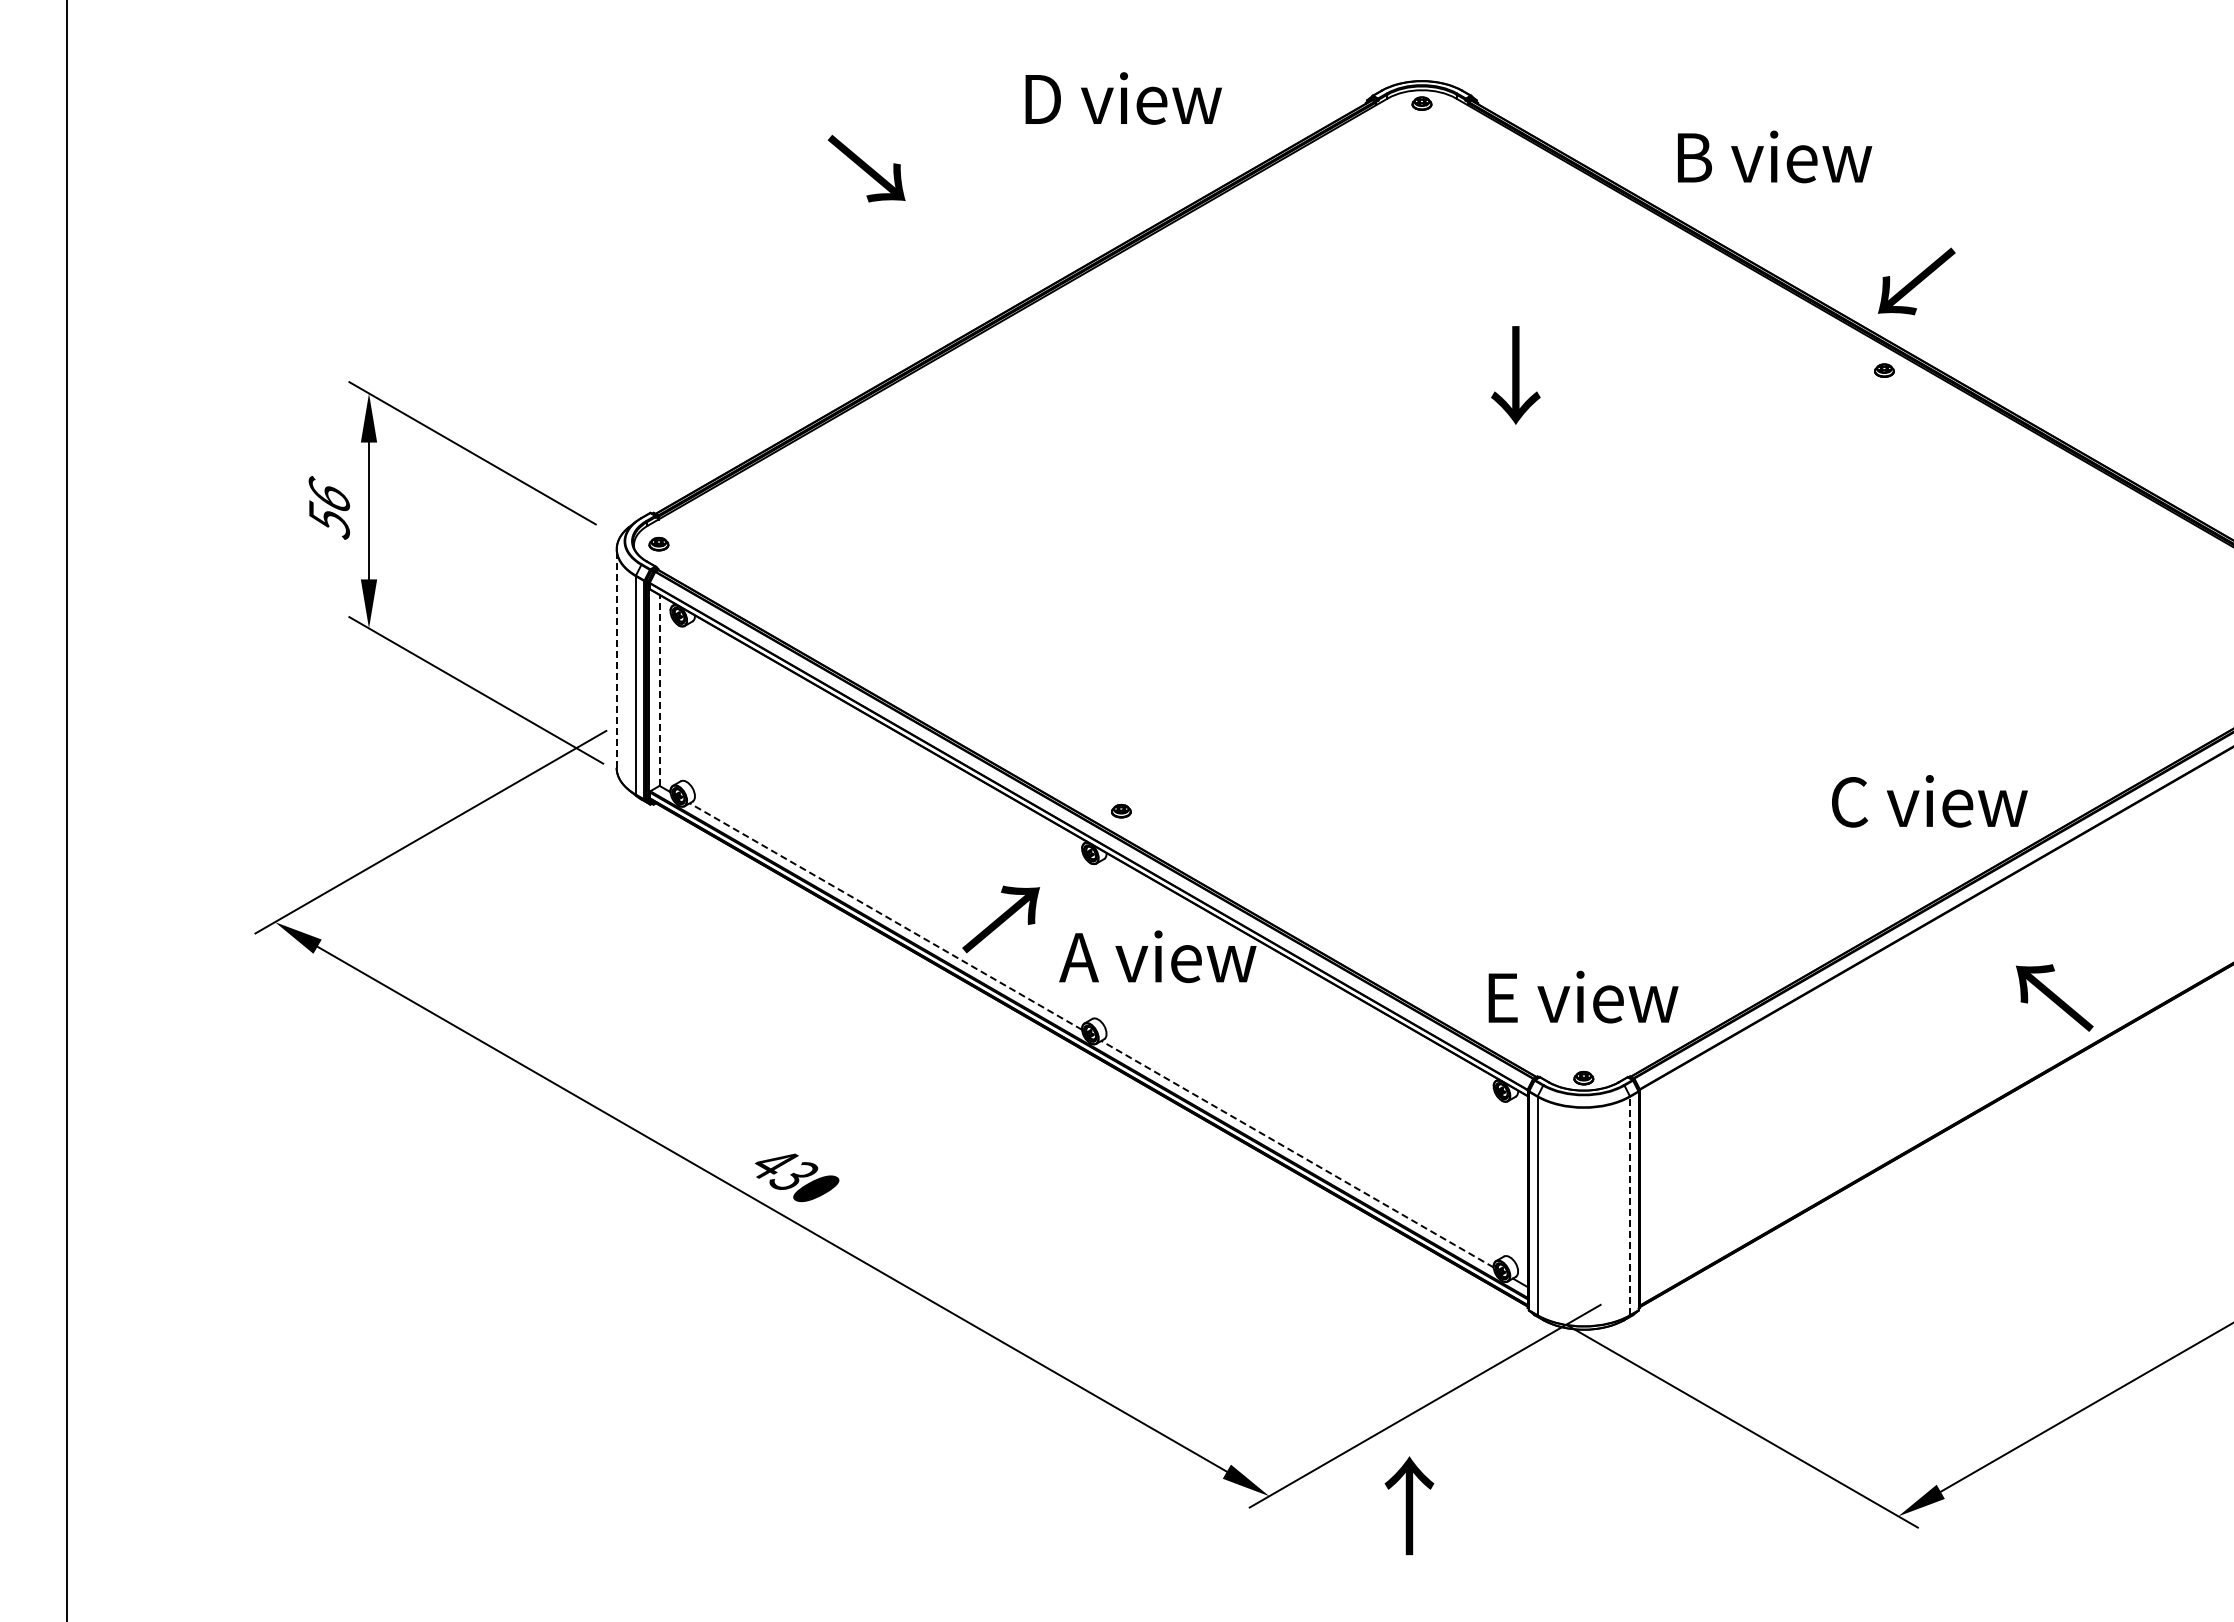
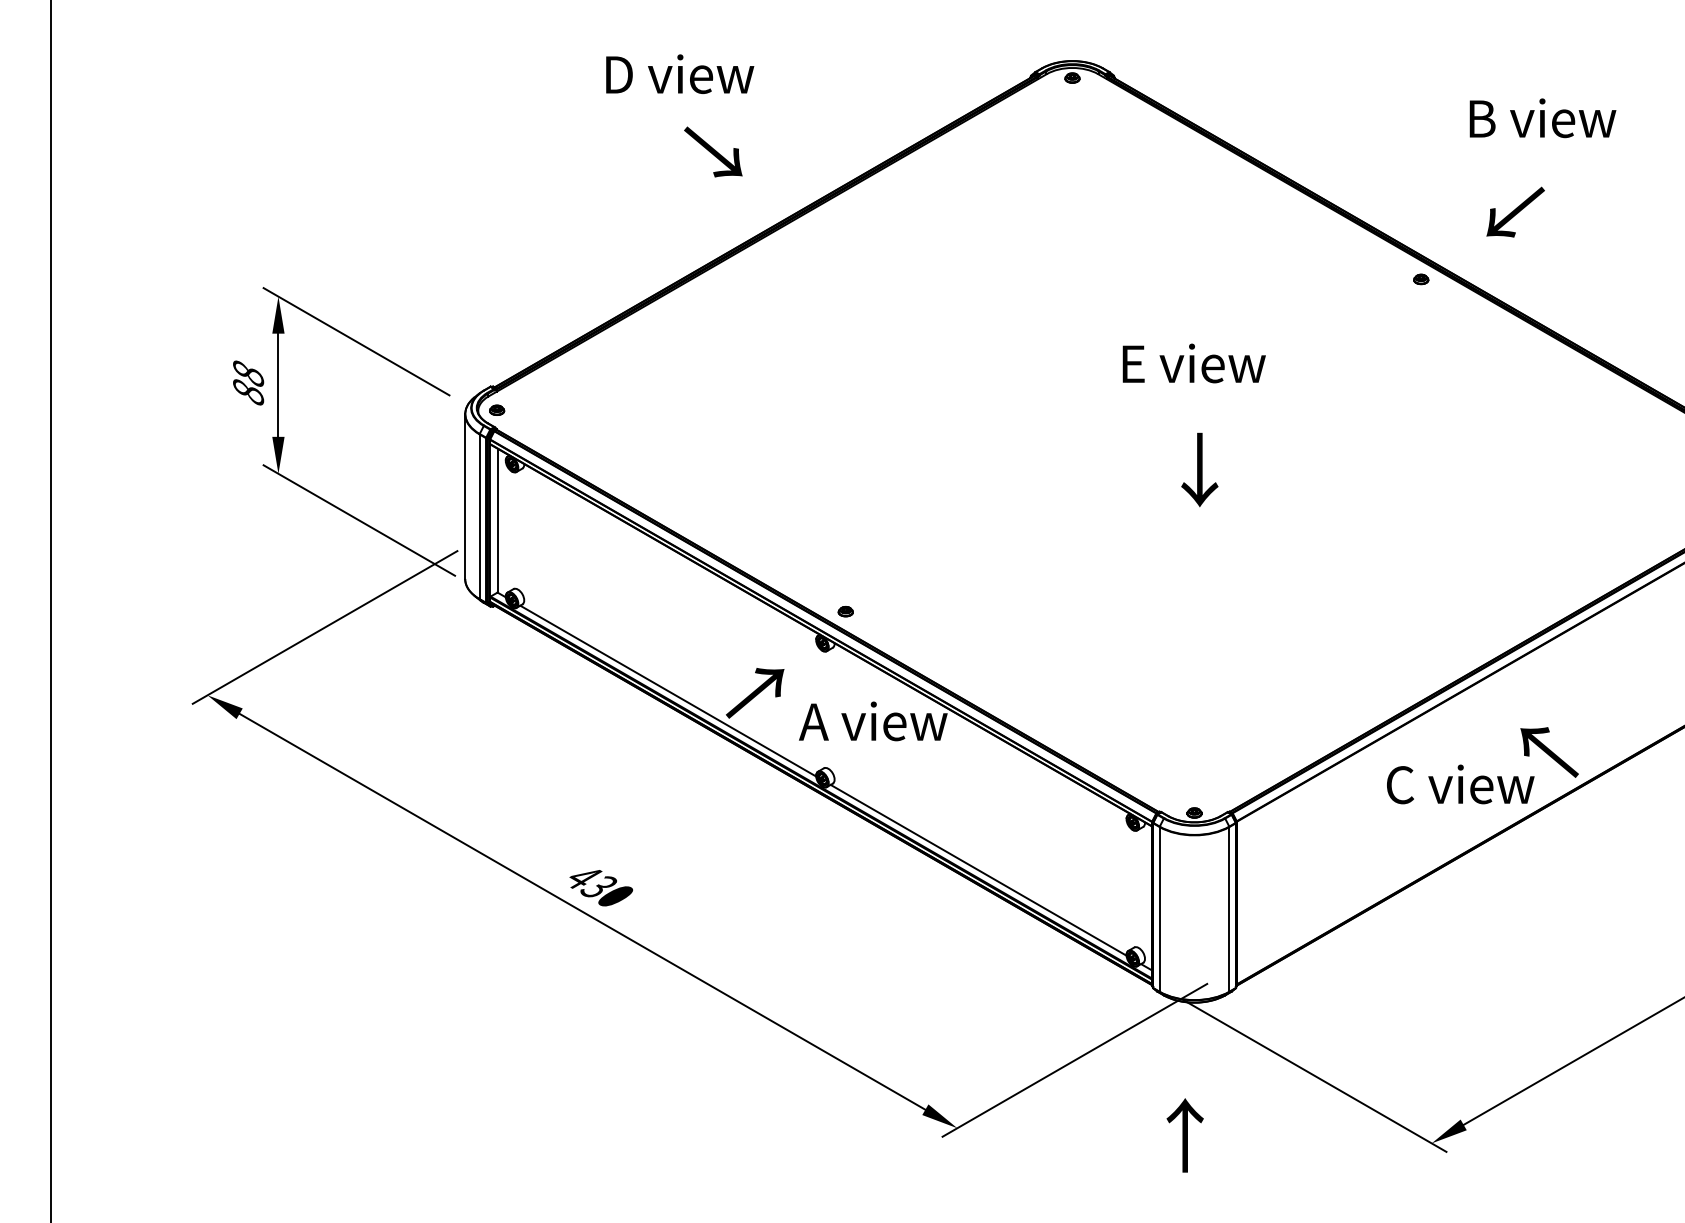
text: (1123, 98) -> (679, 74), moved
text: (1775, 156) -> (1543, 117), moved
text: (866, 168) -> (713, 151), moved
text: (1916, 281) -> (1515, 212), moved
text: (1515, 375) -> (1199, 470), moved
text: (328, 507) -> (247, 382), 56 -> 88
line: (616, 658) -> (465, 496), dashed -> solid
line: (659, 689) -> (497, 519), dashed -> solid
text: (1929, 801) -> (1460, 784), moved
line: (885, 916) -> (667, 691), dashed -> solid
text: (1583, 996) -> (1194, 363), moved
line: (1297, 1154) -> (978, 870), dashed -> solid
line: (1630, 1205) -> (1229, 908), dashed -> solid
text: (1409, 1505) -> (1185, 1135), moved

